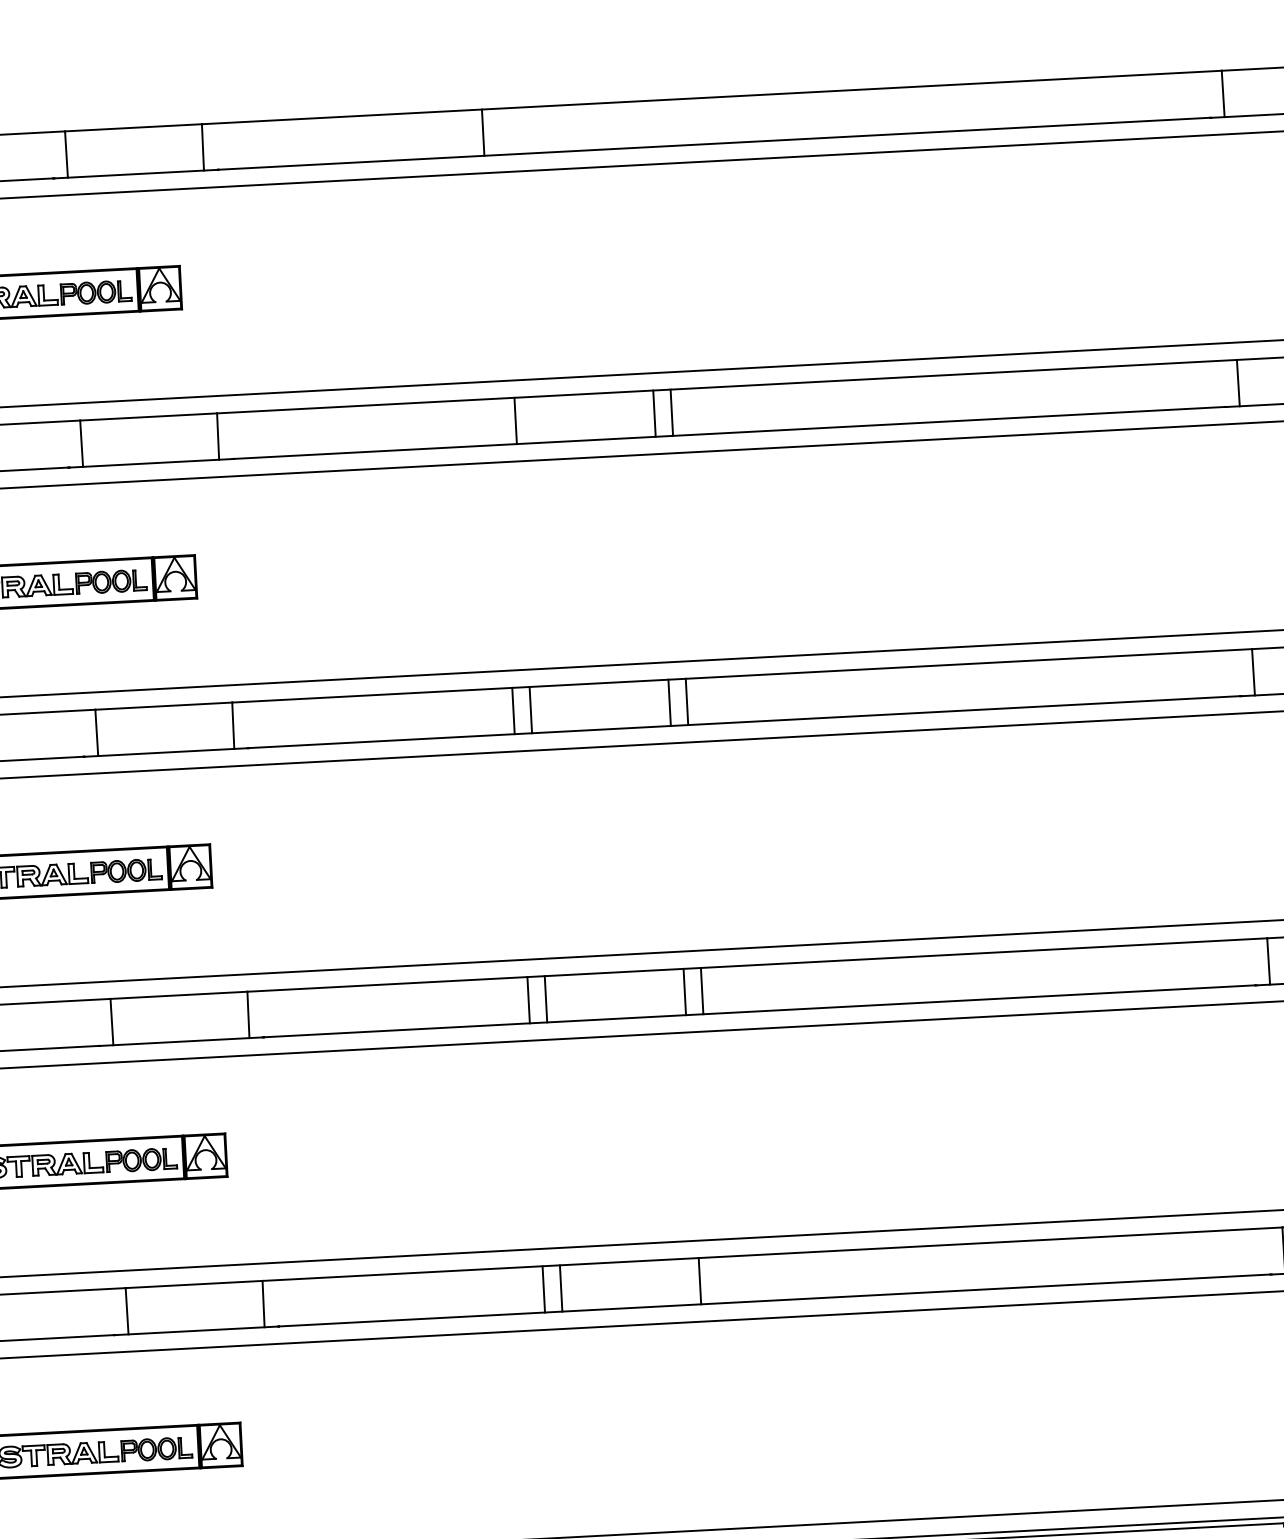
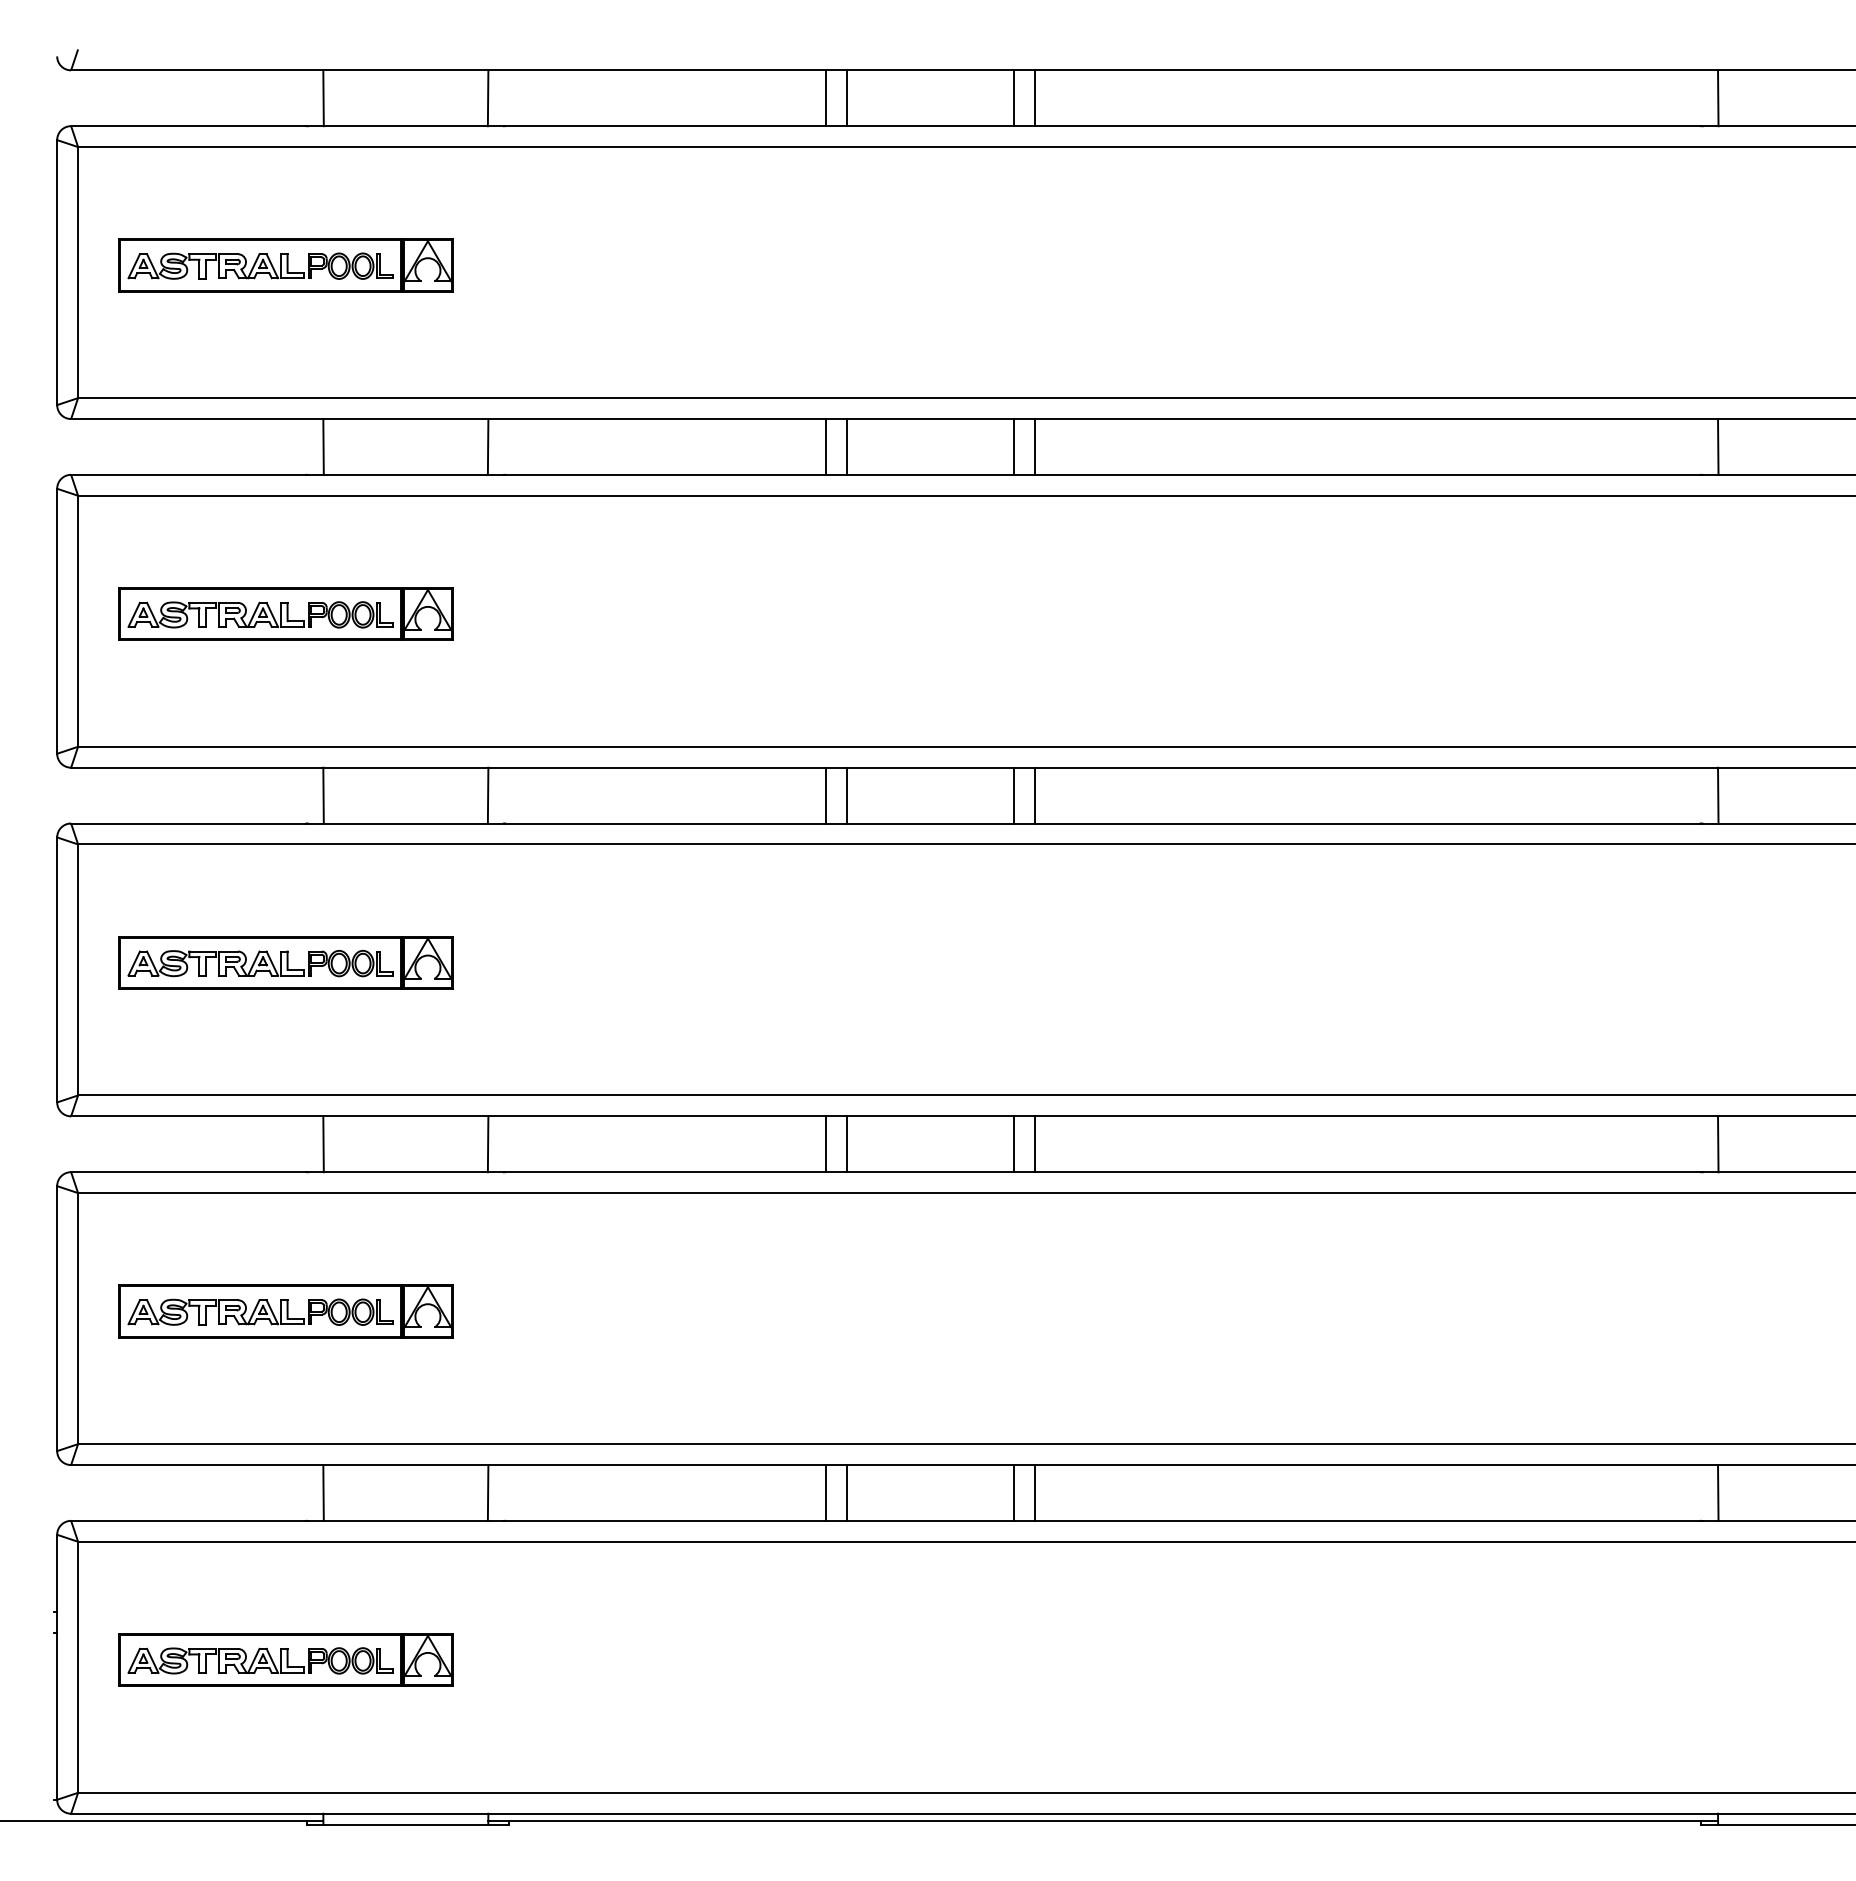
line: (656, 123) -> (1035, 98), added
line: (639, 124) -> (1014, 98), added
line: (500, 131) -> (846, 98), added
line: (498, 421) -> (826, 446), added
line: (717, 1279) -> (1035, 1492), added

